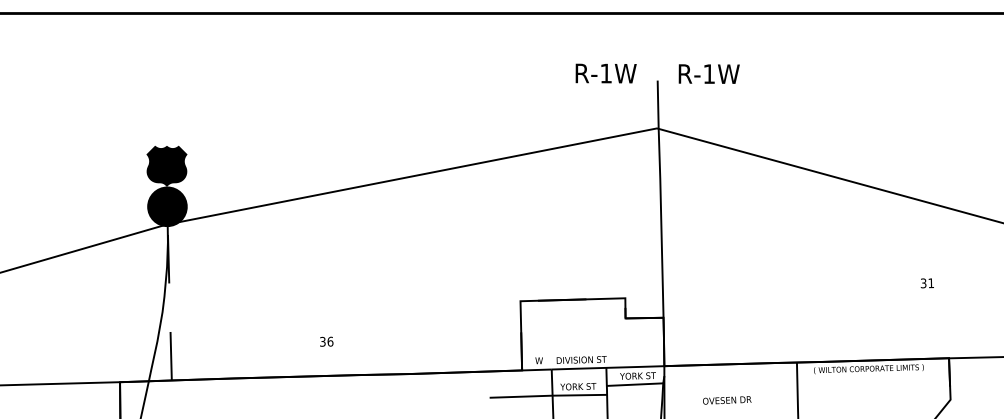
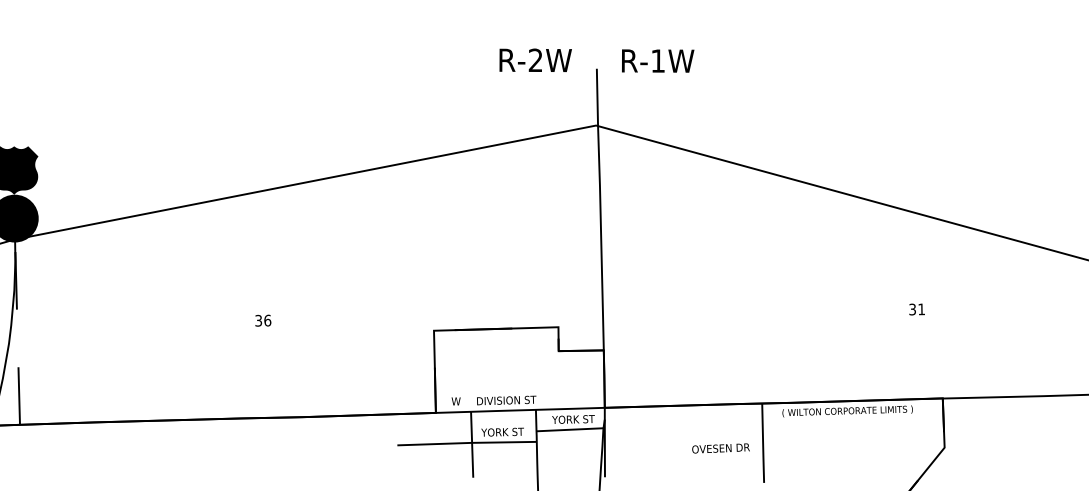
text: (605, 73) -> (534, 60), R-1W -> R-2W
text: (326, 341) -> (263, 320), moved
text: (727, 400) -> (721, 448), moved

